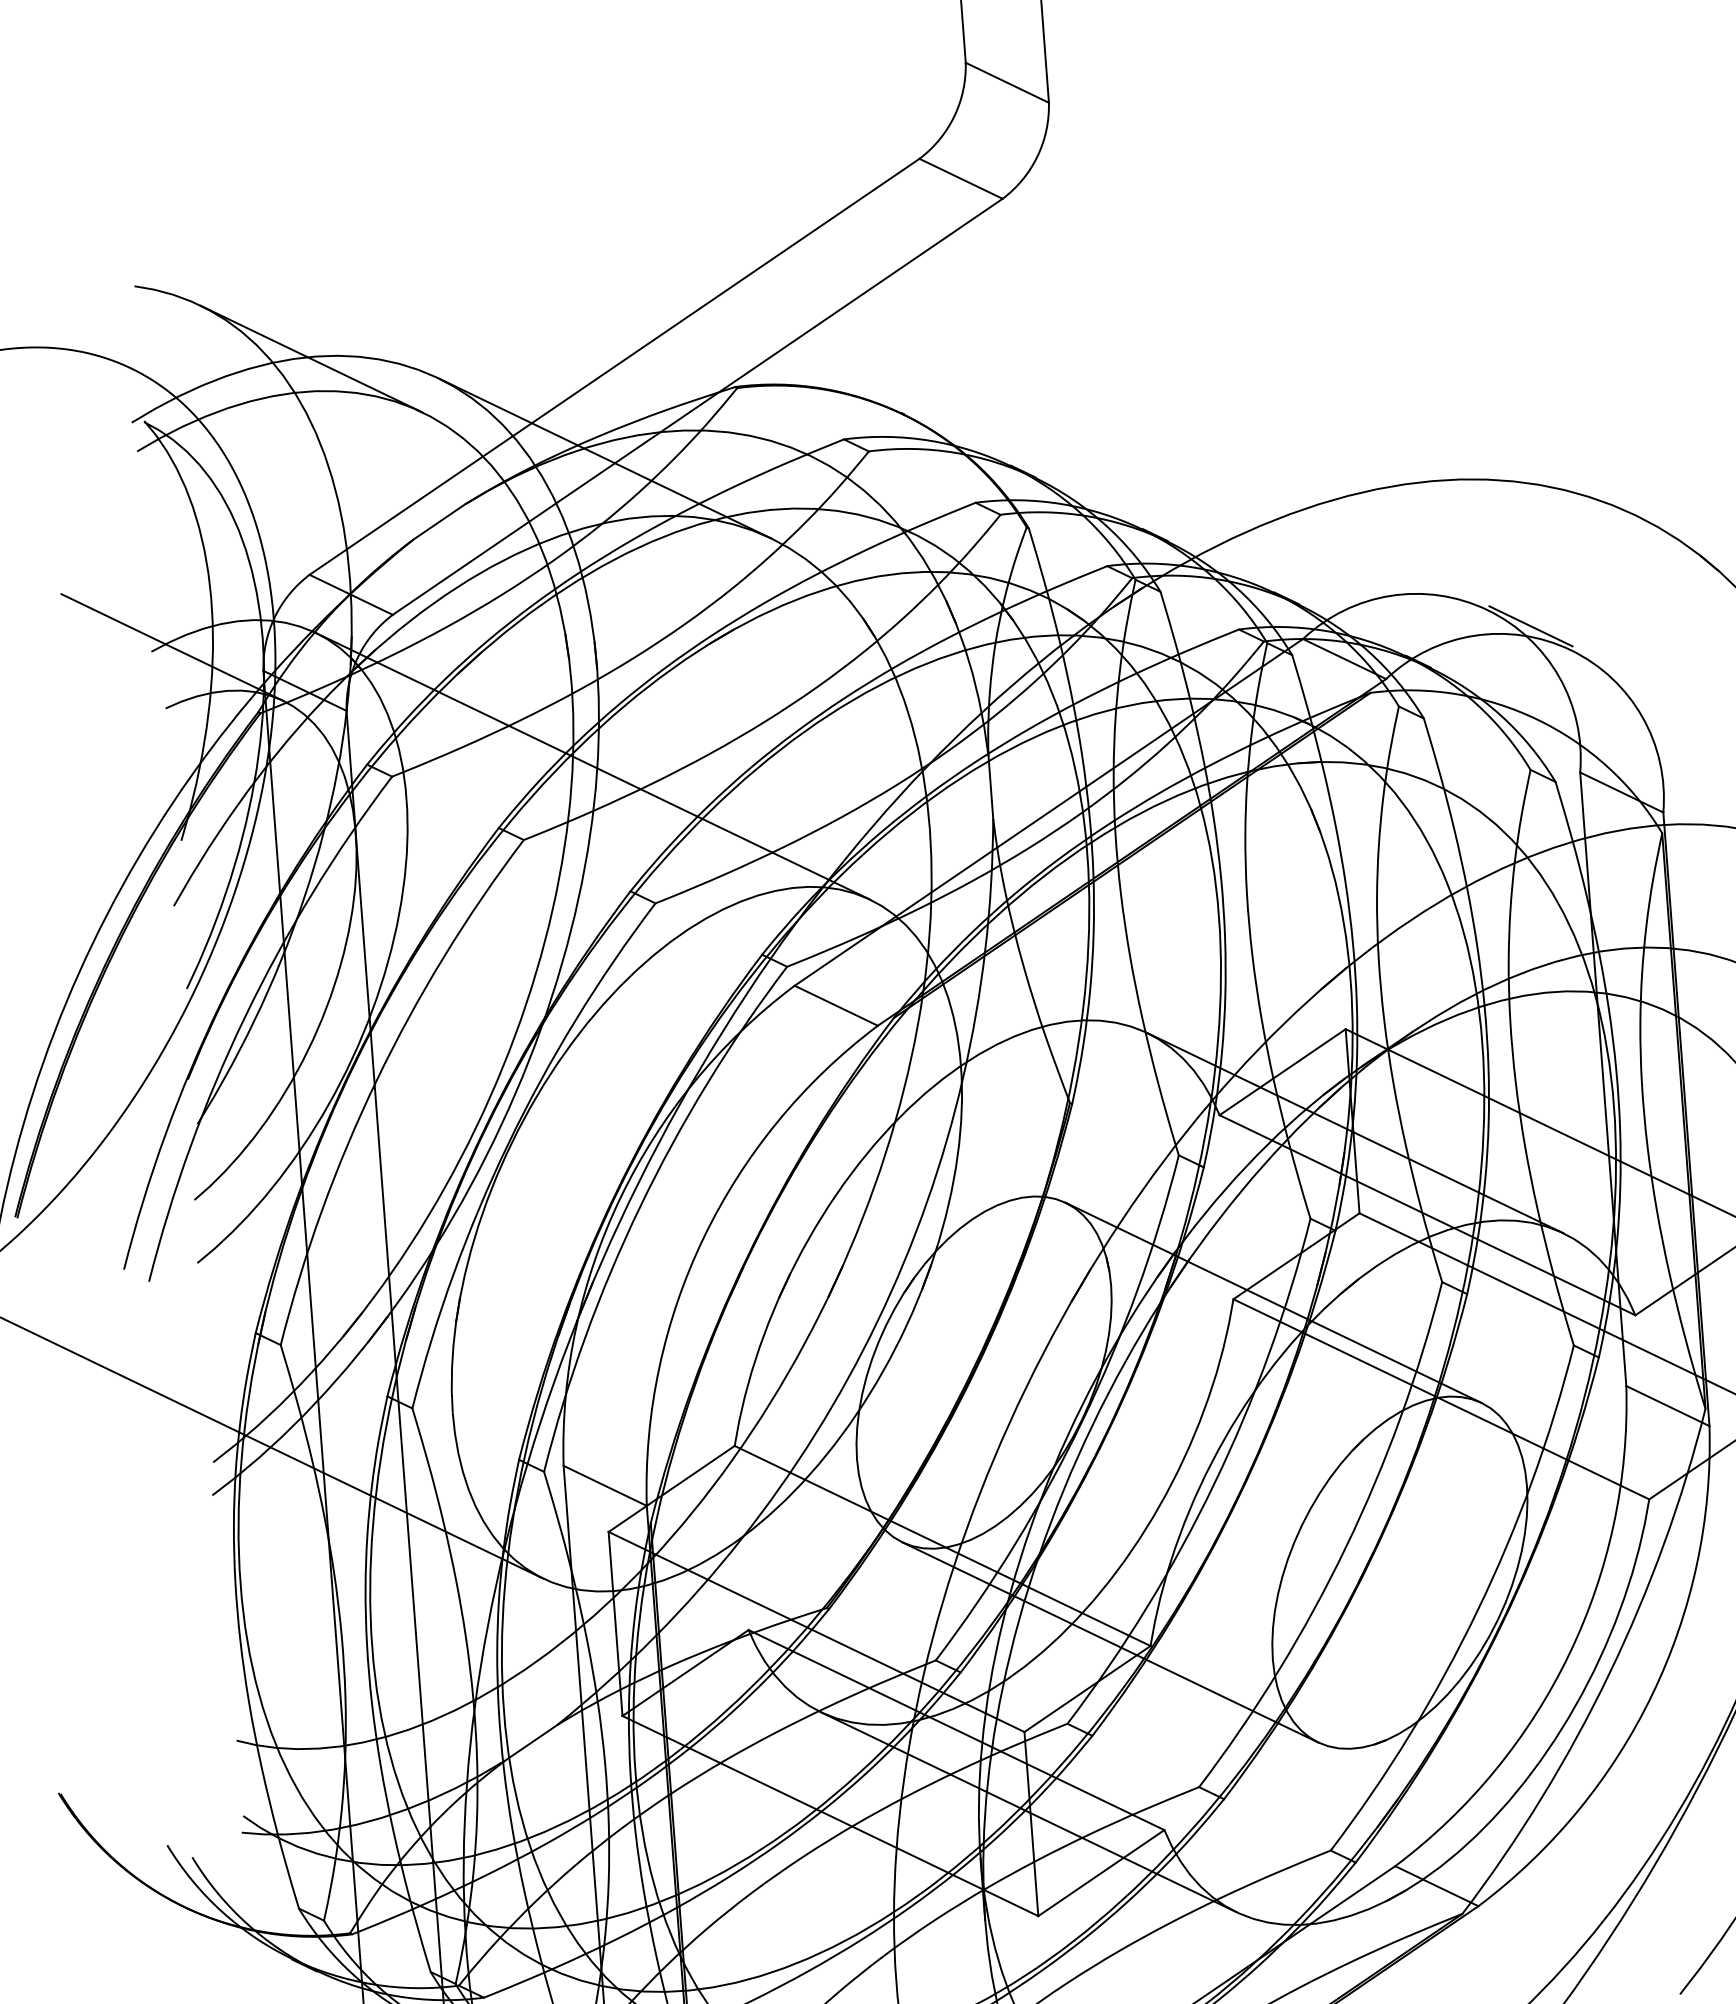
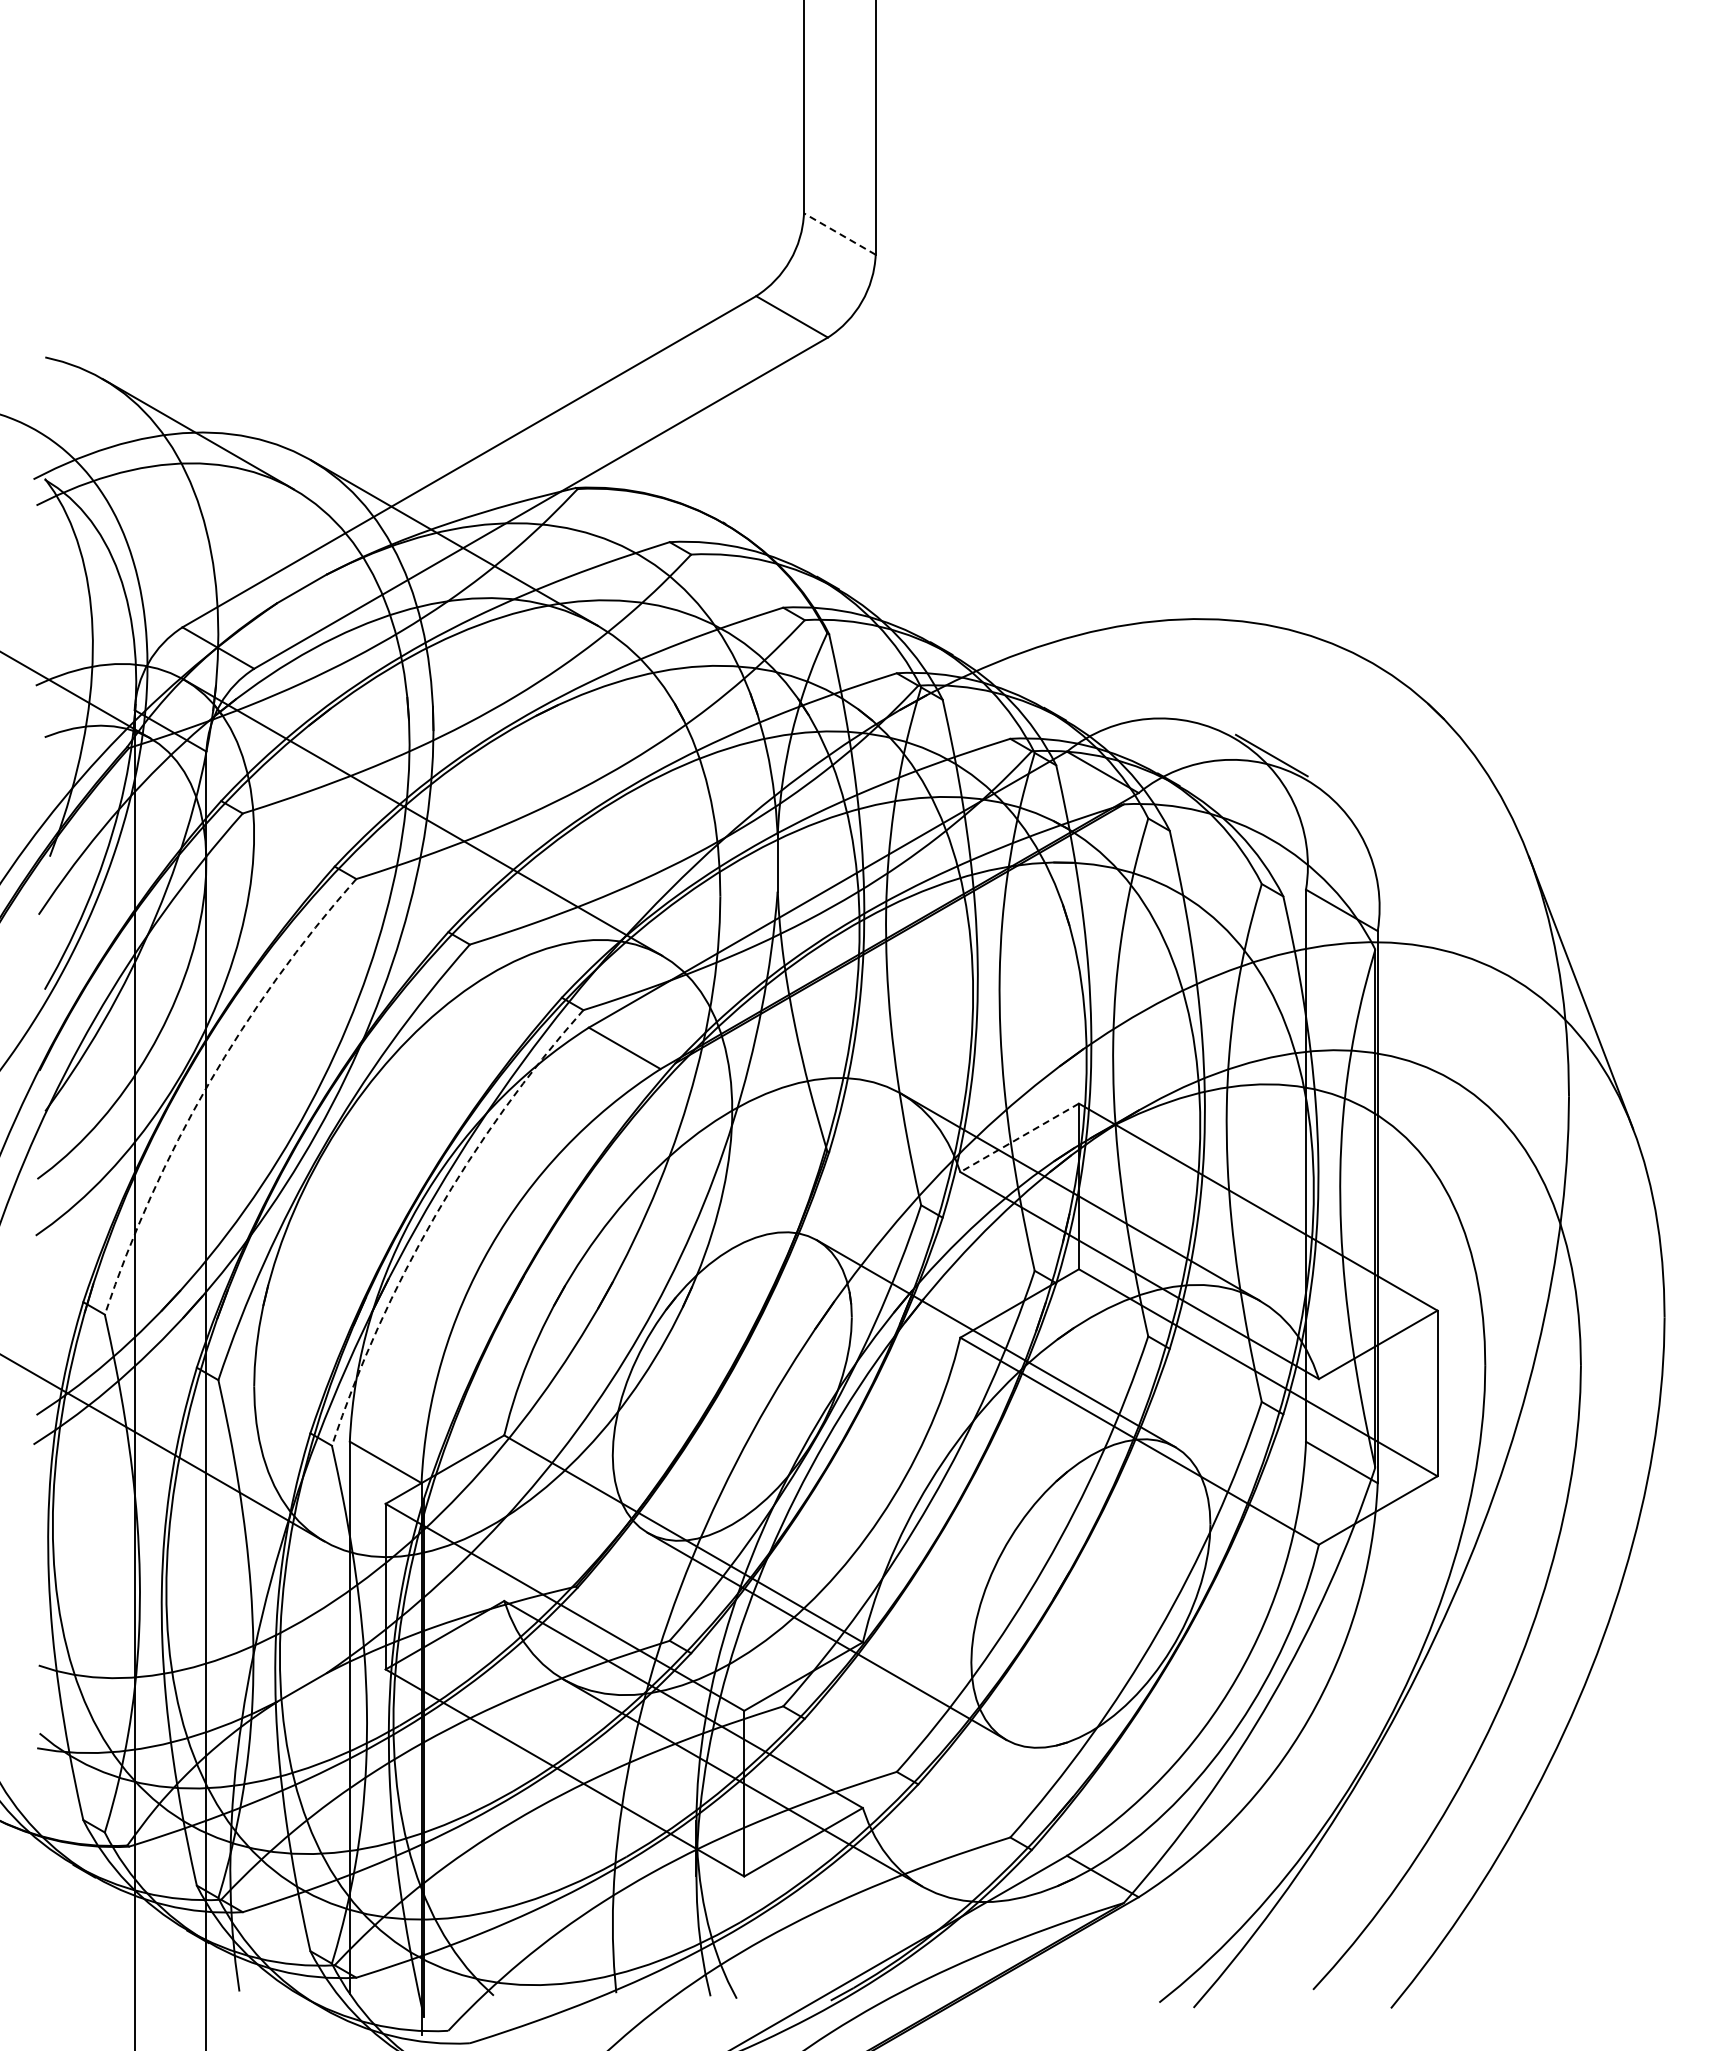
line: (1006, 82) -> (839, 233), solid -> dashed
line: (1282, 1072) -> (1019, 1138), solid -> dashed
arc: (376, 1080) -> (208, 1084), solid -> dashed
arc: (639, 1207) -> (435, 1215), solid -> dashed

